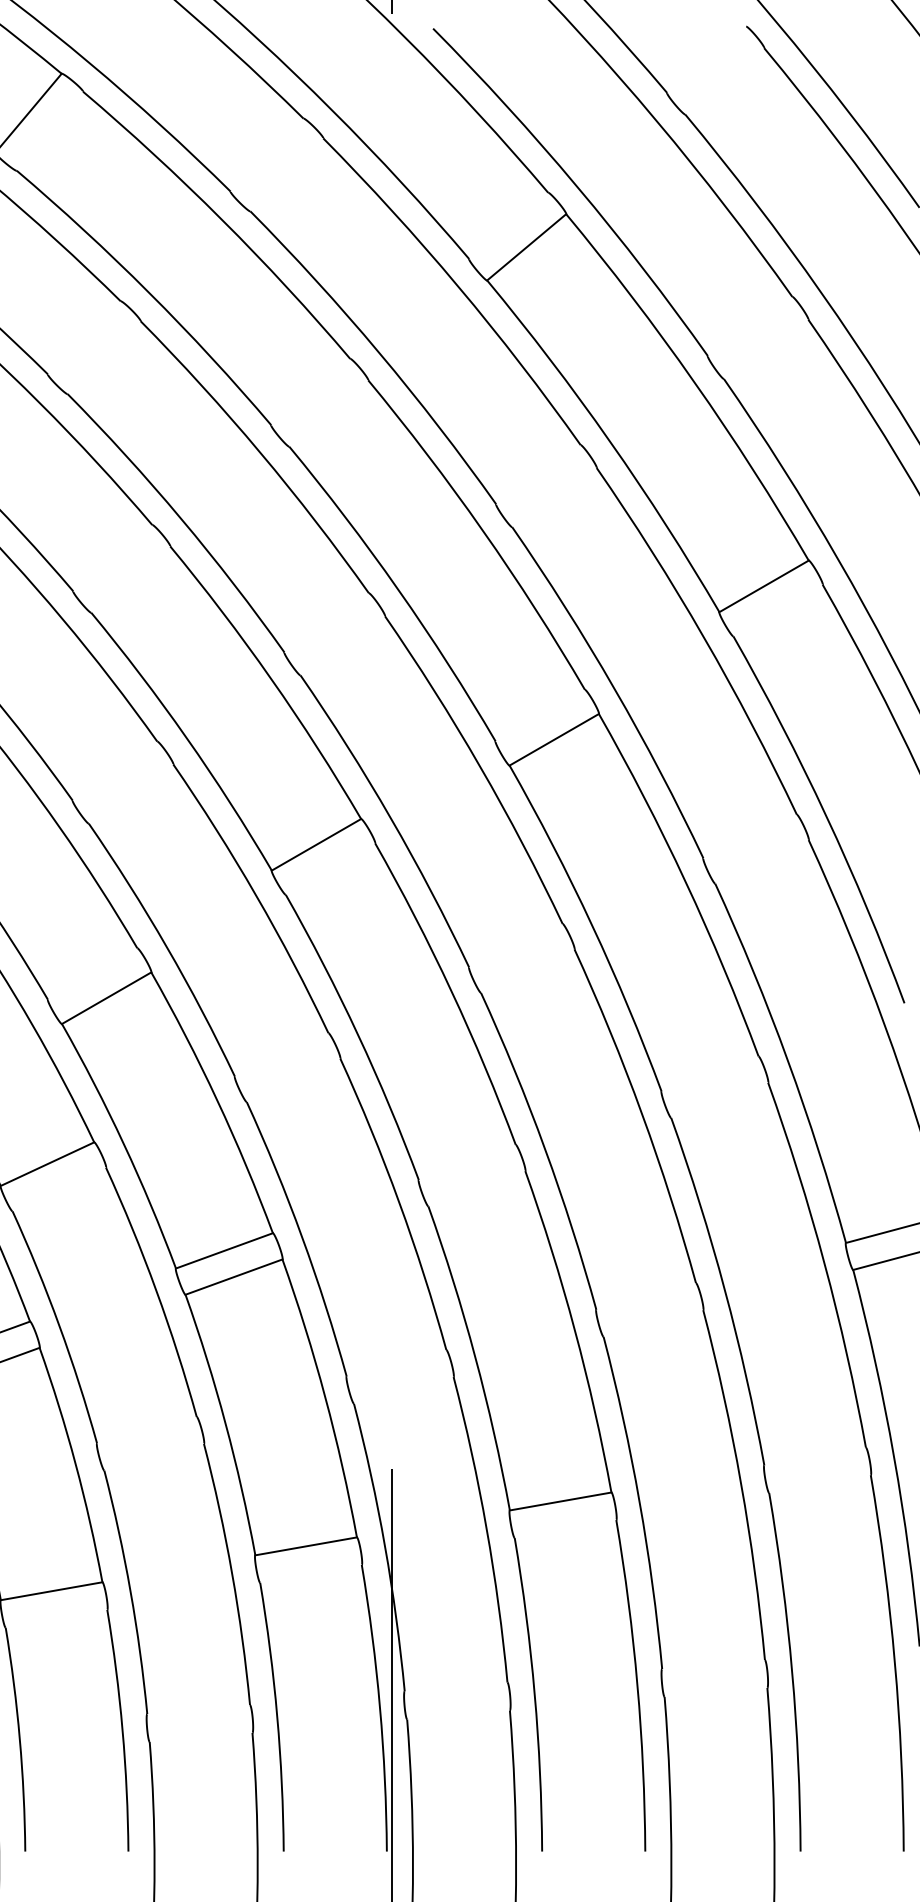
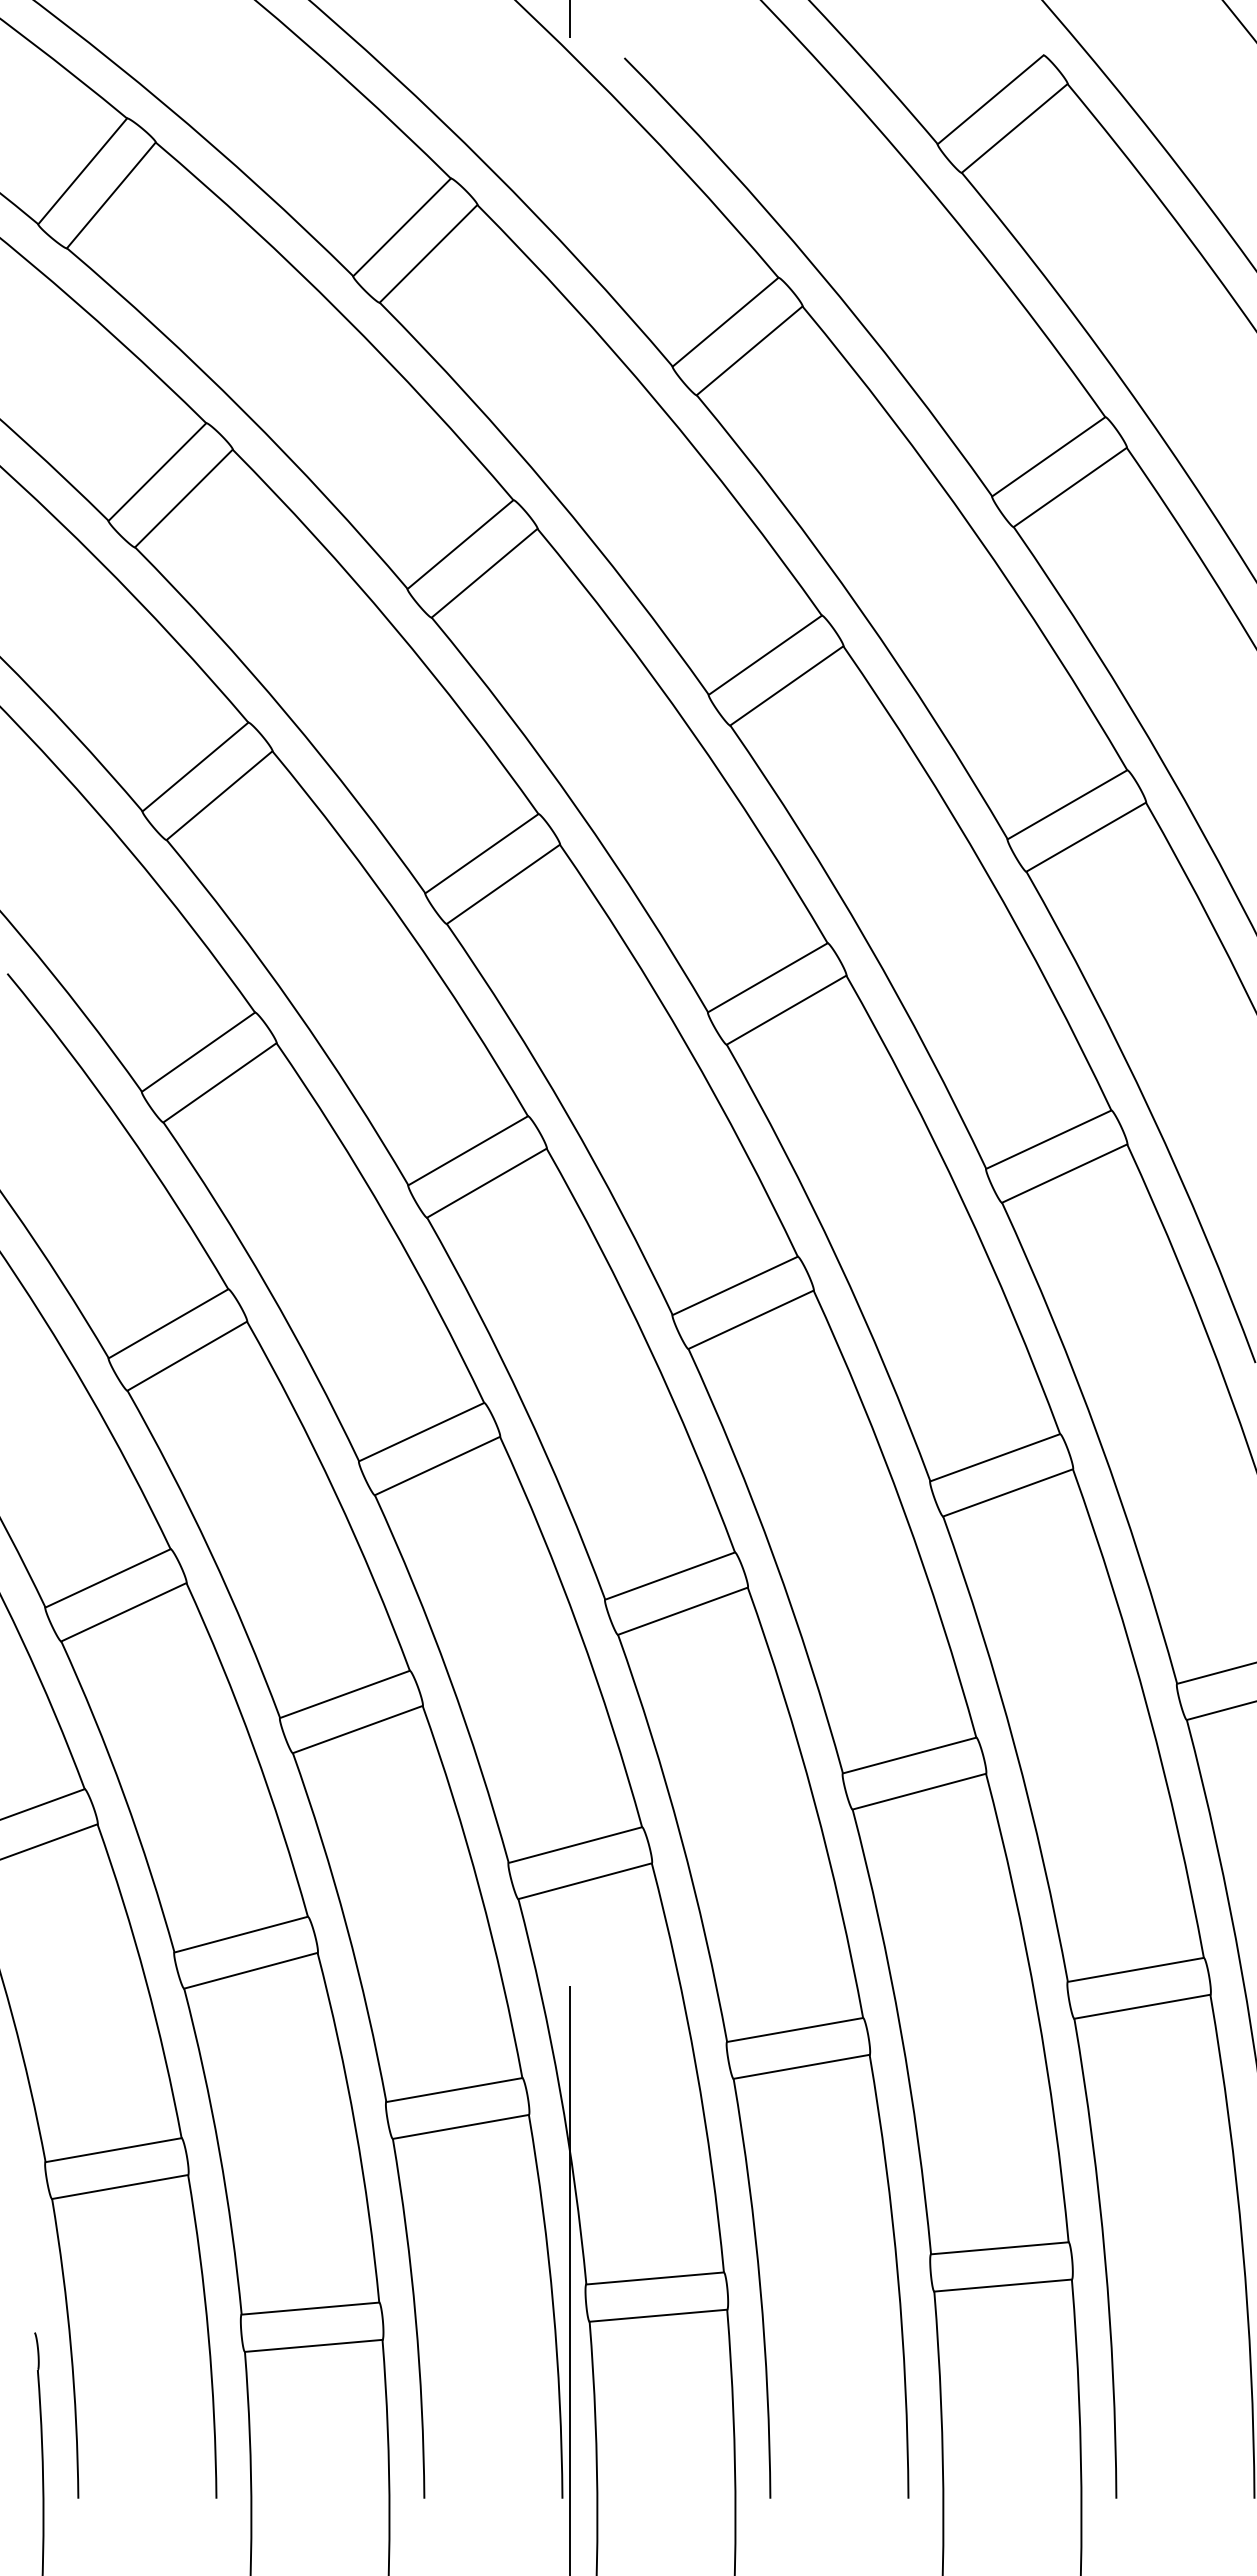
line: (706, 59) -> (990, 99), added
line: (724, 81) -> (1014, 128), added
line: (49, 131) -> (110, 195), added
line: (266, 155) -> (401, 227), added
line: (286, 174) -> (428, 253), added
line: (508, 225) -> (725, 321), added
line: (749, 326) -> (1048, 456), added
line: (84, 337) -> (157, 471), added
line: (765, 349) -> (1069, 487), added
line: (103, 357) -> (183, 498), added
line: (310, 391) -> (460, 544), added
line: (328, 412) -> (484, 572), added
line: (537, 474) -> (764, 654), added
line: (554, 497) -> (786, 685), added
line: (112, 557) -> (195, 766), added
line: (130, 579) -> (219, 795), added
line: (778, 610) -> (1086, 836), added
line: (326, 622) -> (481, 853), added
line: (342, 645) -> (502, 883), added
line: (540, 715) -> (767, 977), added
line: (115, 770) -> (198, 1051), added
line: (130, 793) -> (219, 1082), added
line: (749, 836) -> (1048, 1139), added
line: (761, 861) -> (1064, 1173), added
line: (330, 868) -> (486, 1182), added
line: (515, 945) -> (734, 1285), added
line: (527, 970) -> (750, 1319), added
line: (92, 973) -> (168, 1323), added
line: (281, 1054) -> (421, 1431), added
line: (710, 1073) -> (995, 1457), added
line: (293, 1079) -> (437, 1465), added
line: (719, 1100) -> (1007, 1492), added
line: (467, 1162) -> (670, 1575), added
line: (476, 1188) -> (682, 1610), added
line: (59, 1189) -> (123, 1612), added
line: (646, 1296) -> (909, 1755), added
line: (653, 1323) -> (919, 1791), added
line: (396, 1362) -> (575, 1844), added
line: (403, 1390) -> (584, 1881), added
line: (146, 1430) -> (240, 1934), added
line: (814, 1456) -> (1135, 1969), added
line: (153, 1457) -> (250, 1970), added
line: (820, 1483) -> (1142, 2006), added
line: (565, 1528) -> (801, 2066), added
line: (310, 1573) -> (460, 2126), added
line: (56, 1618) -> (120, 2186), added
line: (713, 1664) -> (999, 2248), added
line: (455, 1687) -> (654, 2278), added
line: (715, 1692) -> (1002, 2285), added
line: (198, 1709) -> (310, 2308), added
line: (458, 1714) -> (658, 2315), added
line: (200, 1737) -> (313, 2345), added

